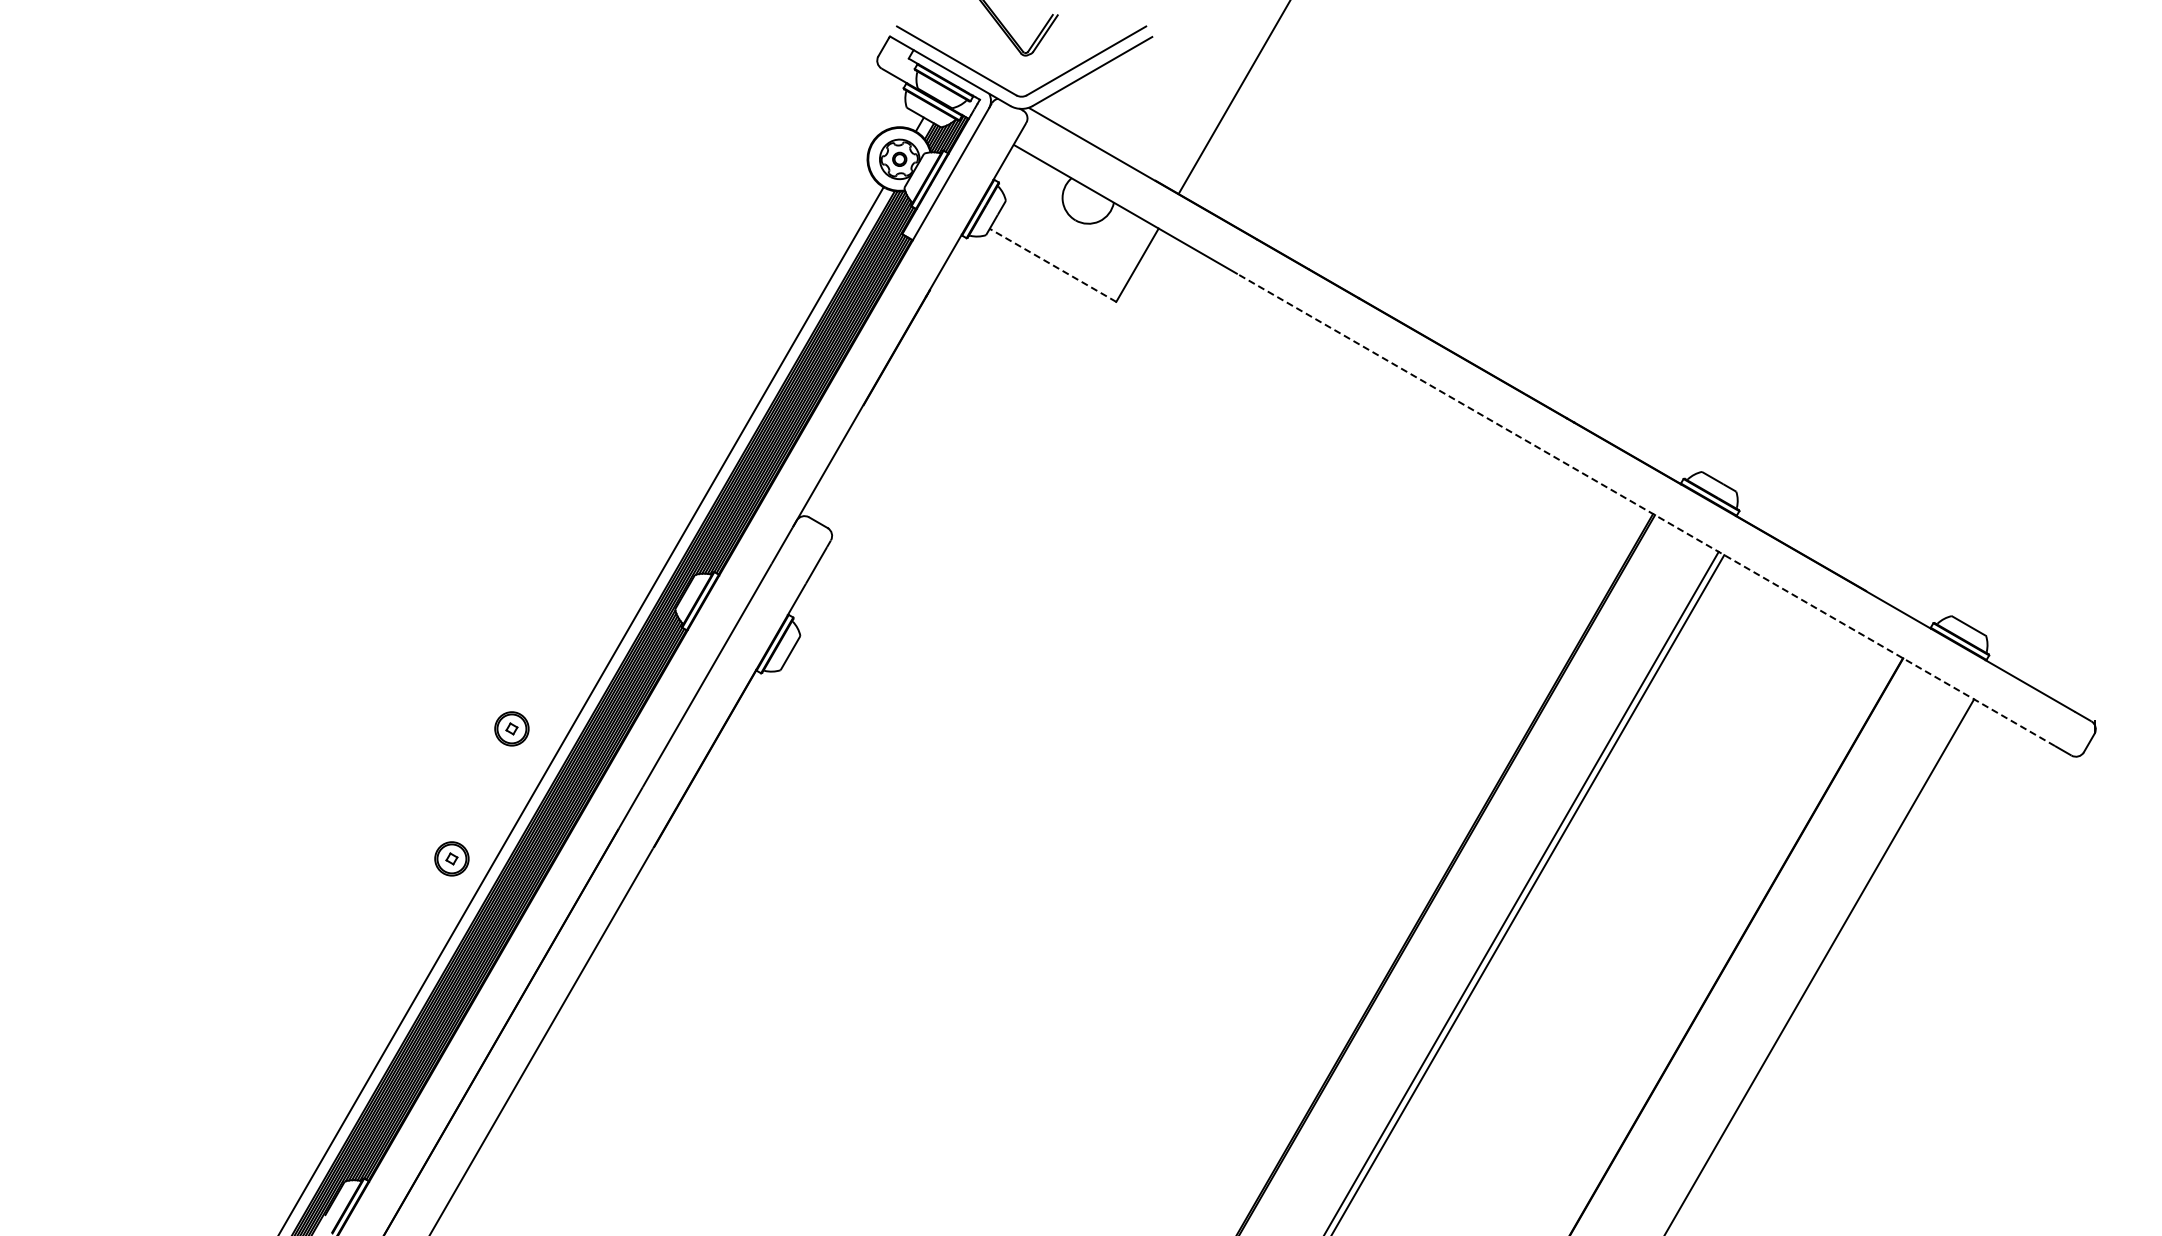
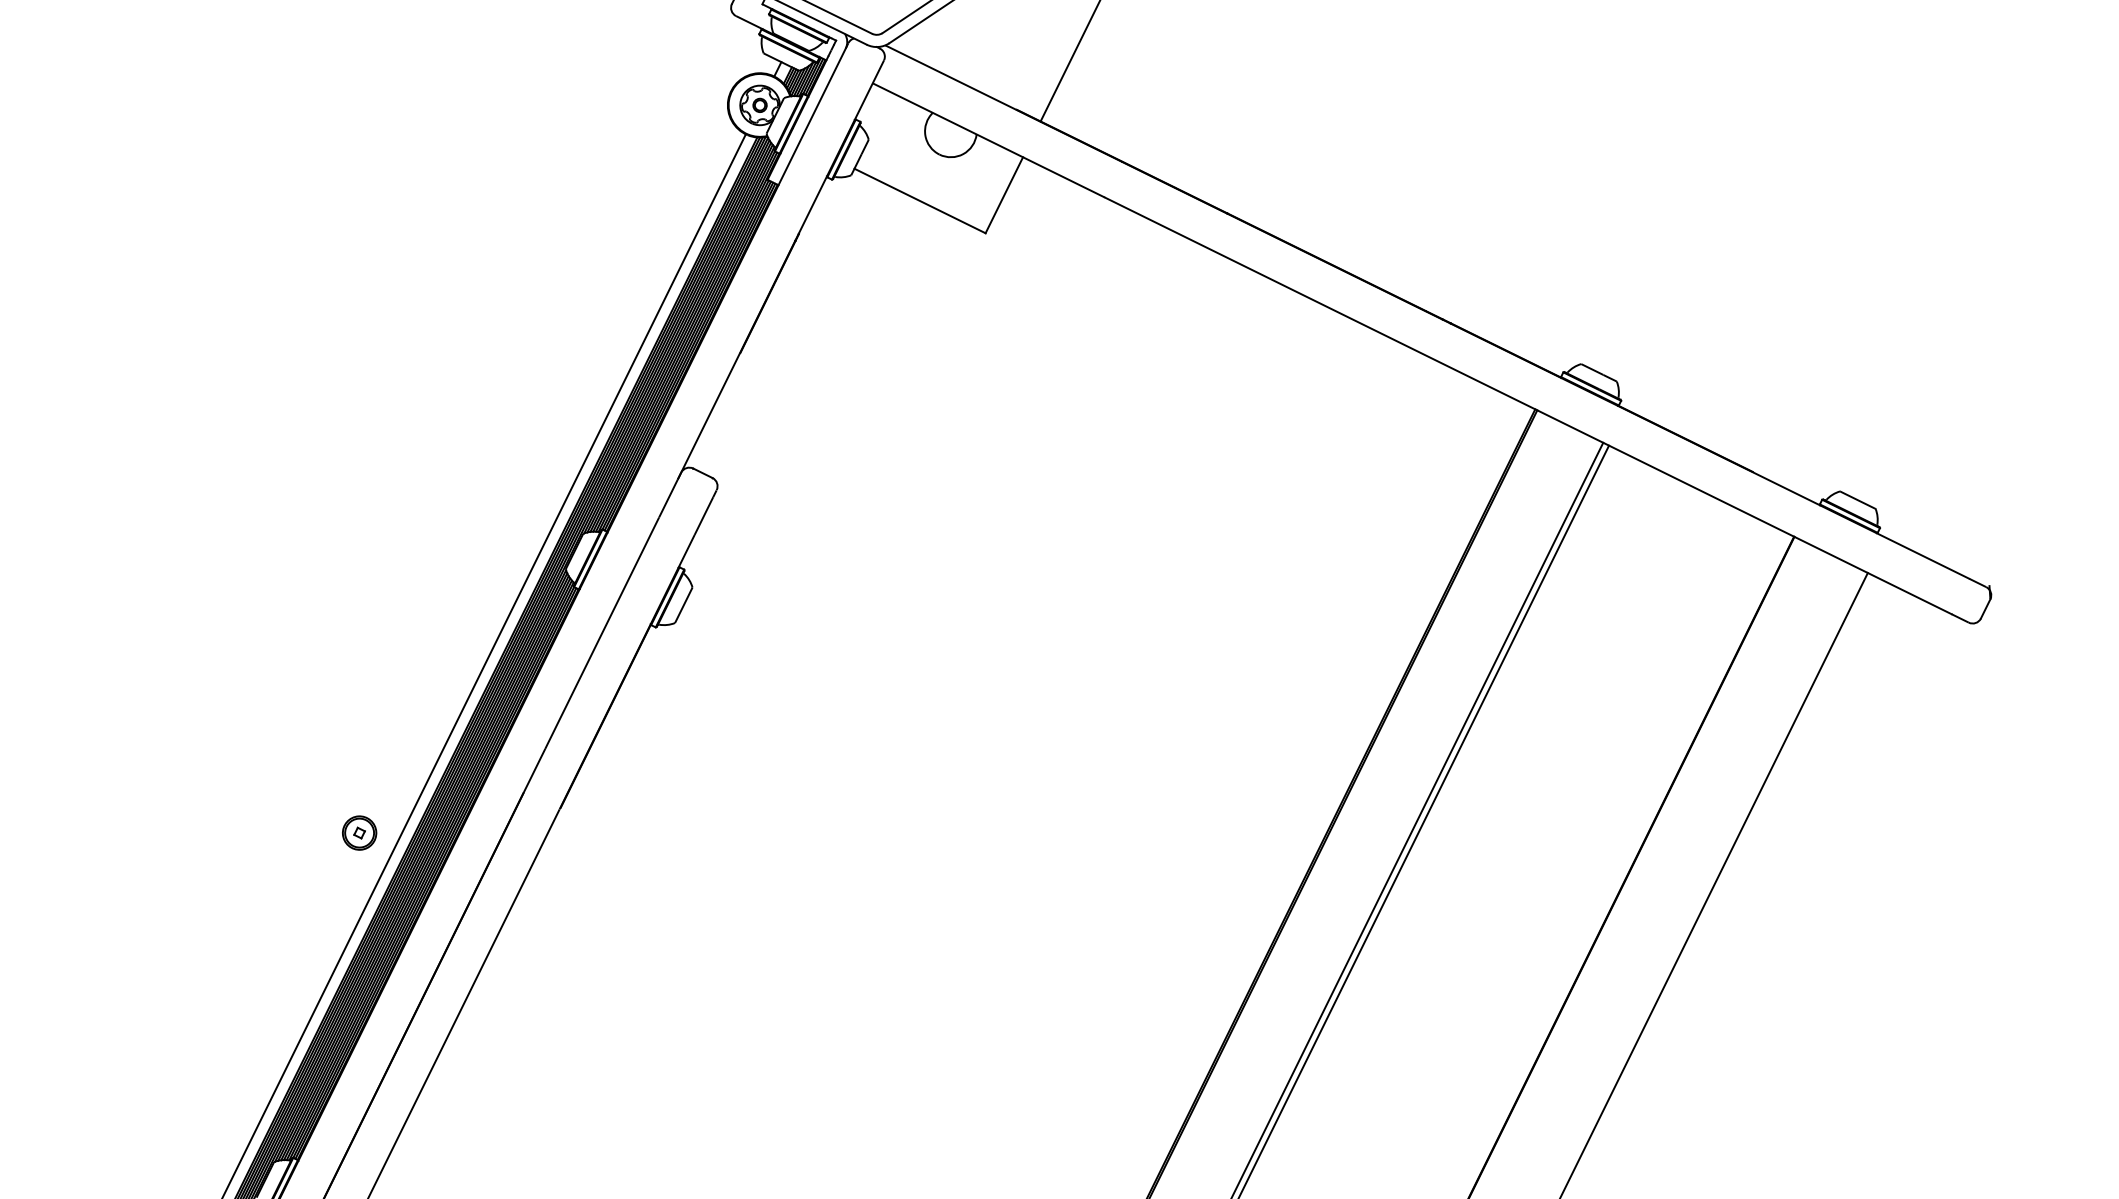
line: (1052, 265) -> (919, 201), dashed -> solid
line: (1646, 510) -> (1528, 406), dashed -> solid
part: (511, 728) -> (410, 699), removed

